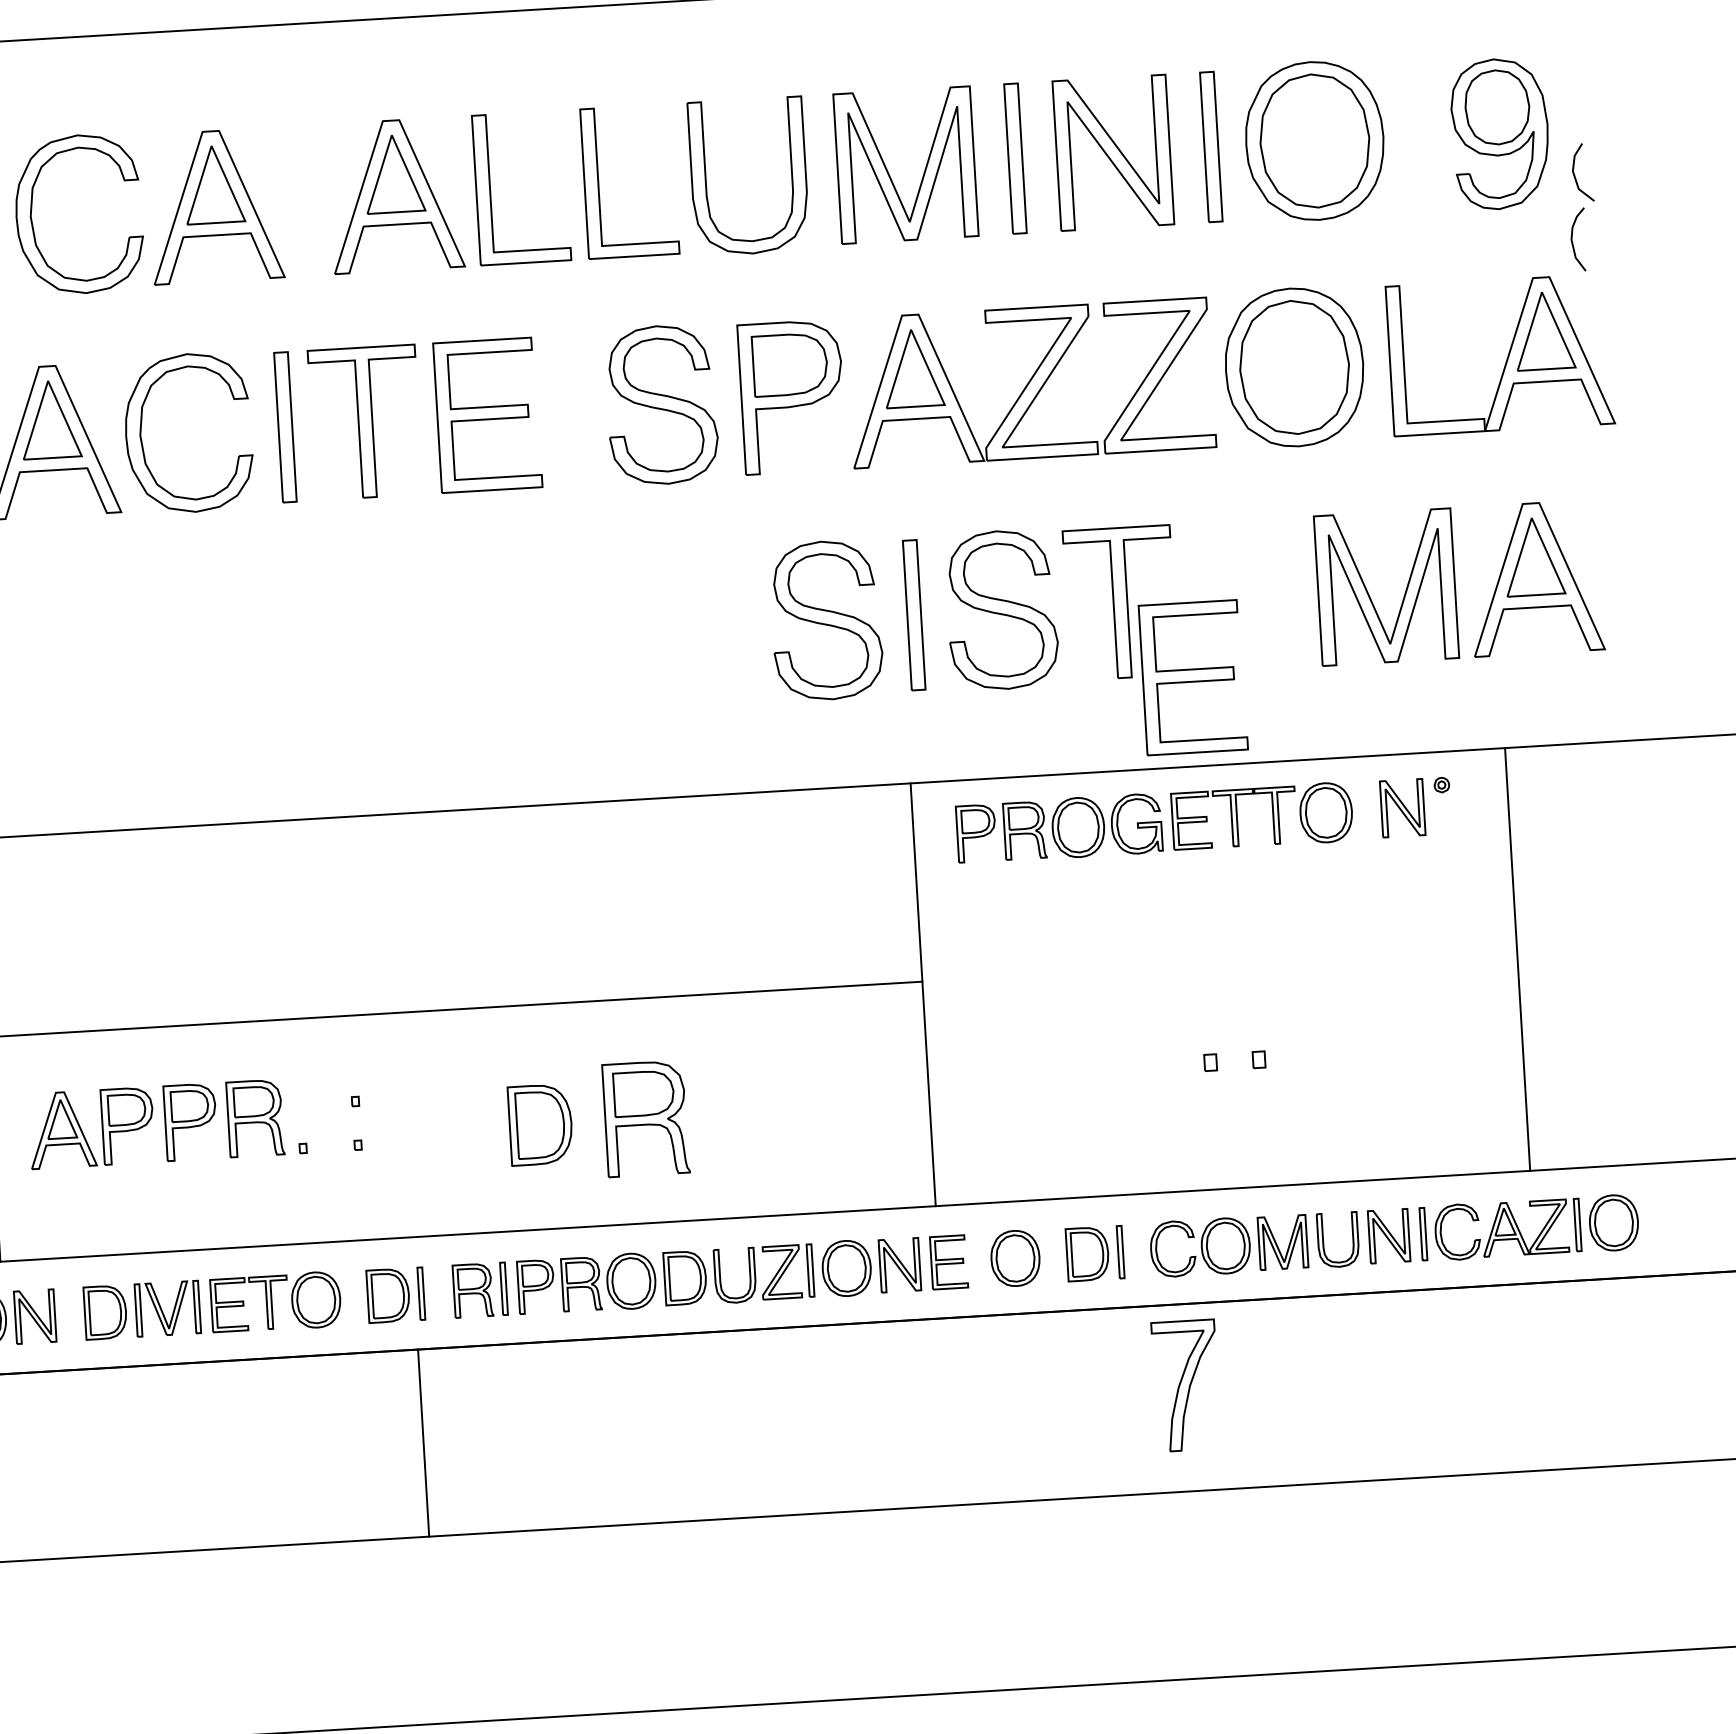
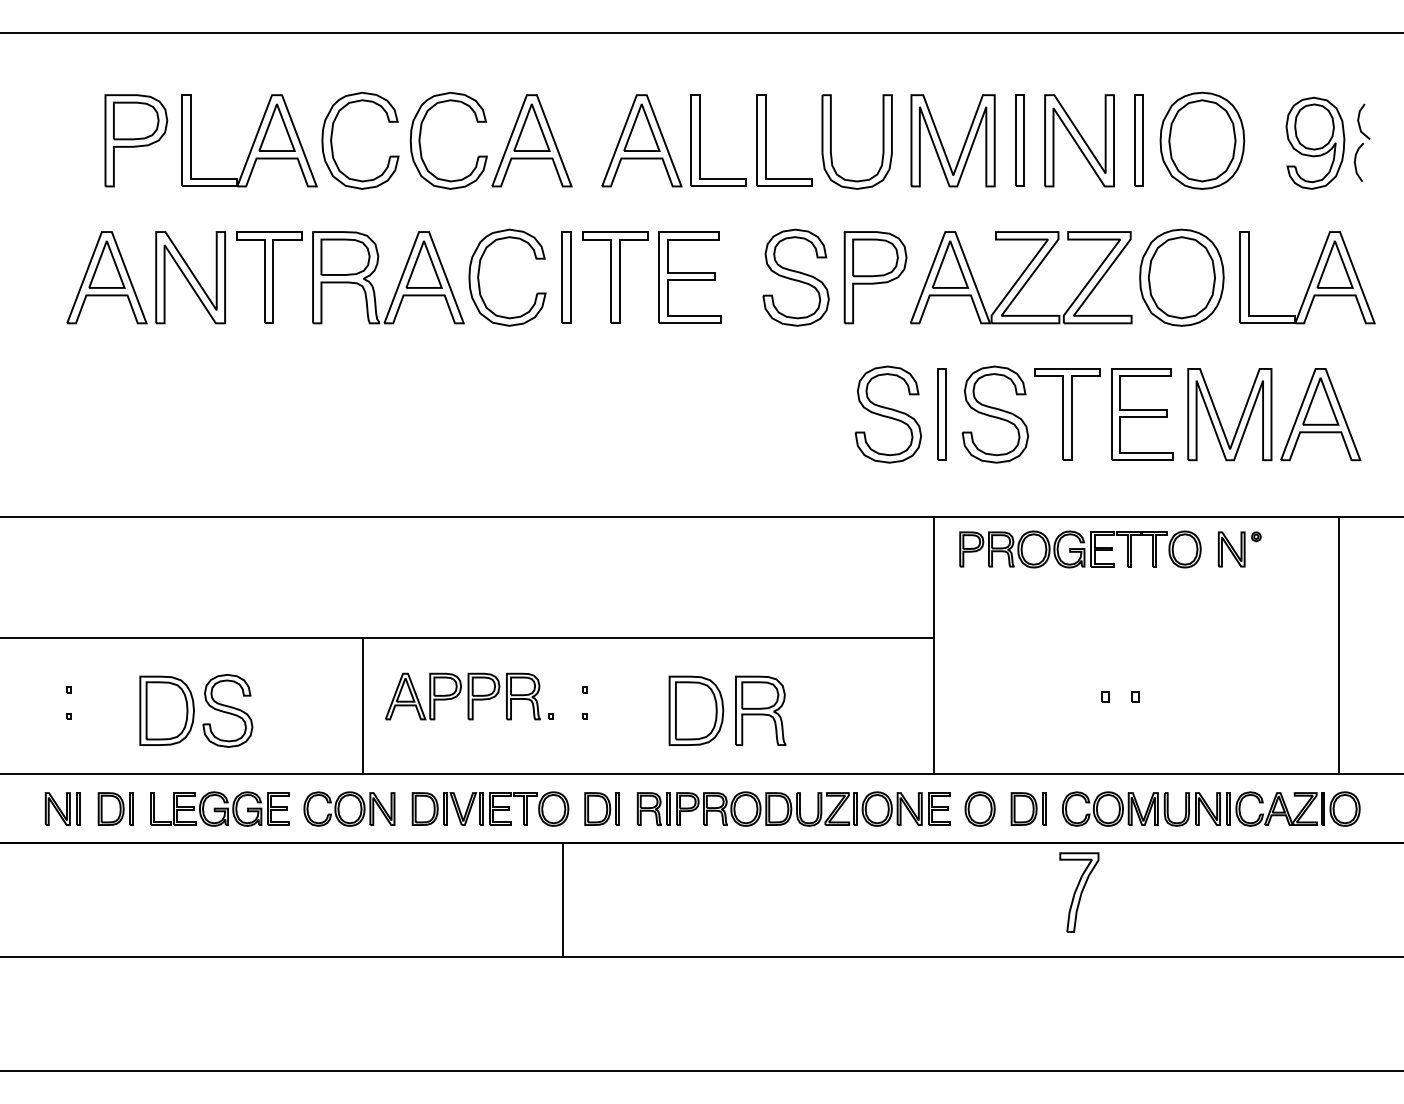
part: (1582, 206) -> (1362, 142), moved
part: (1193, 677) -> (1142, 414), moved
line: (1518, 959) -> (1339, 645), moved
part: (540, 1124) -> (696, 710), size x1.43
line: (423, 1442) -> (562, 899), moved

